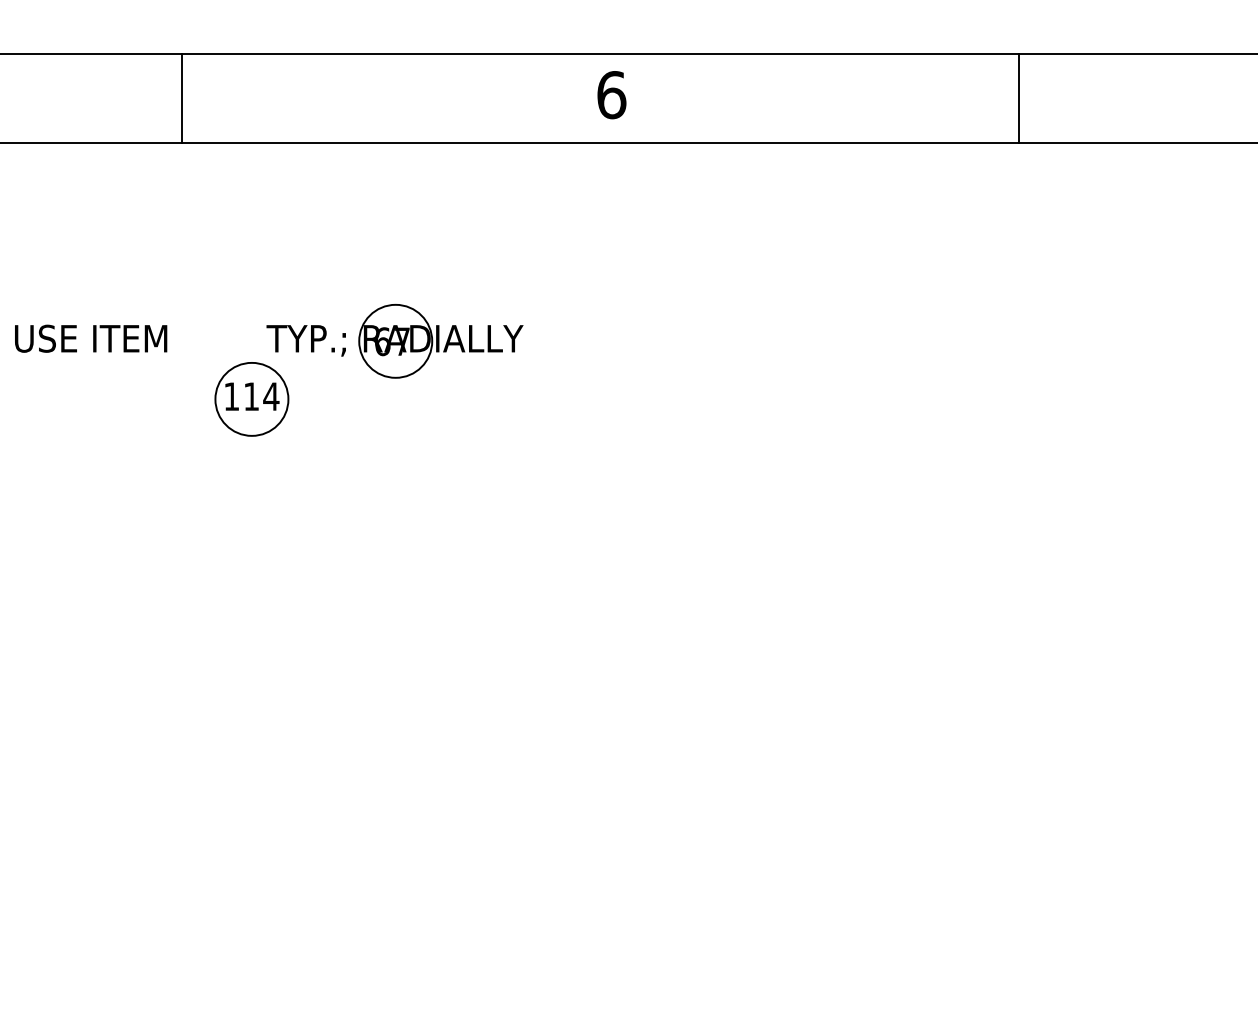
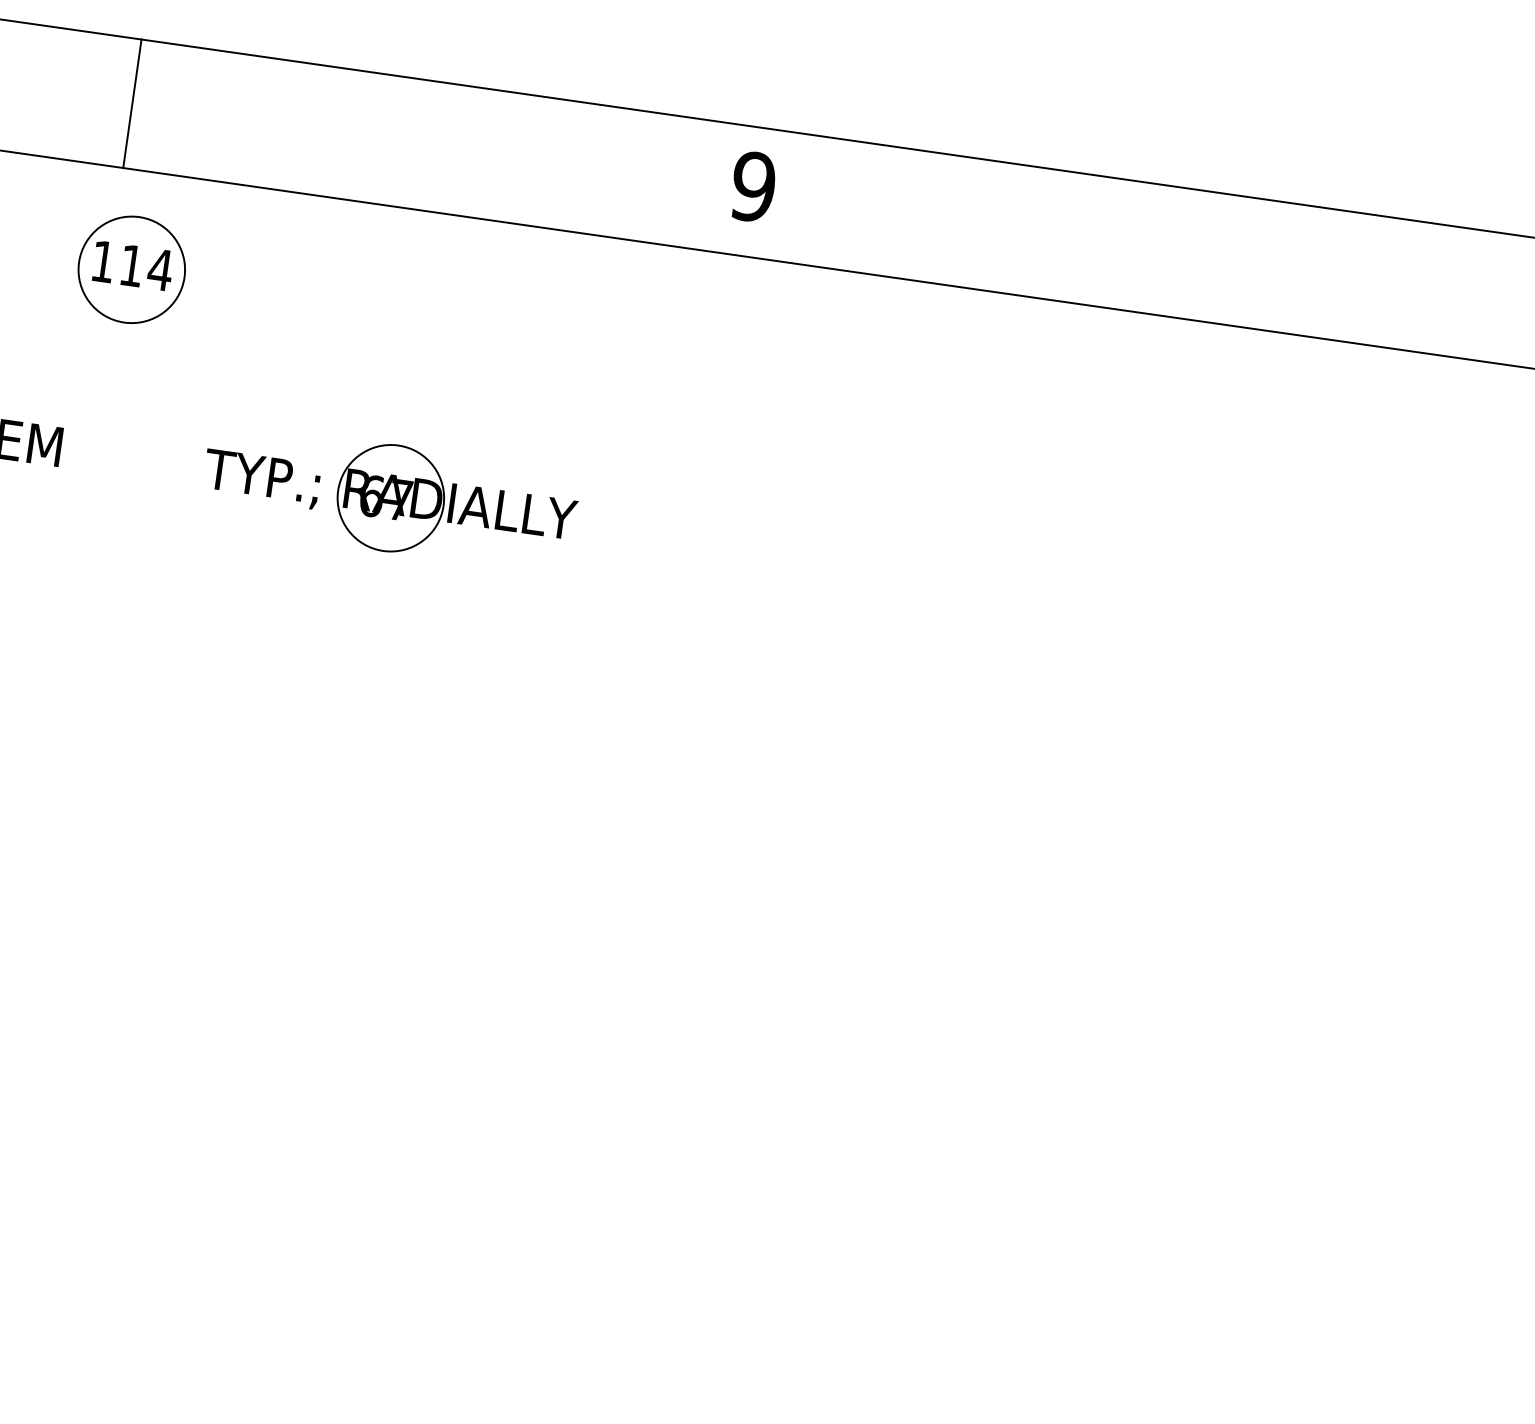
text: (611, 95) -> (753, 187), 6 -> 9
line: (1018, 98) -> (1340, 275), removed
part: (251, 399) -> (131, 269), moved

